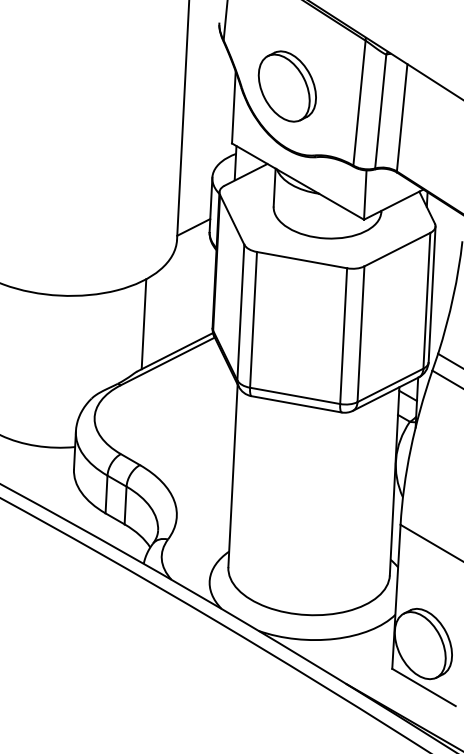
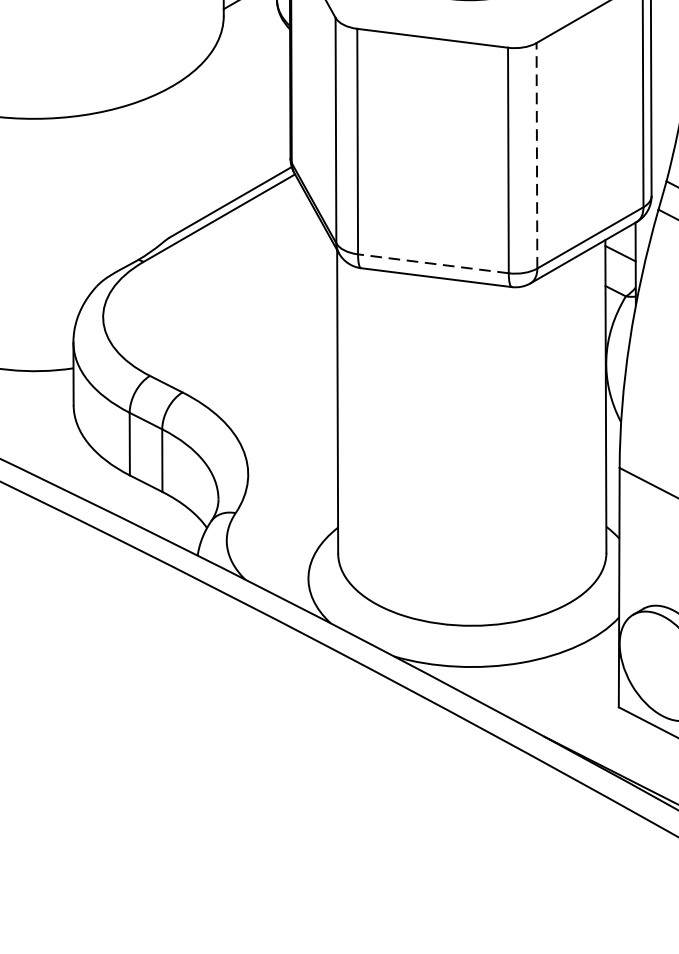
line: (143, 324) -> (175, 159), removed
line: (360, 334) -> (536, 156), solid -> dashed
line: (295, 395) -> (433, 263), solid -> dashed

